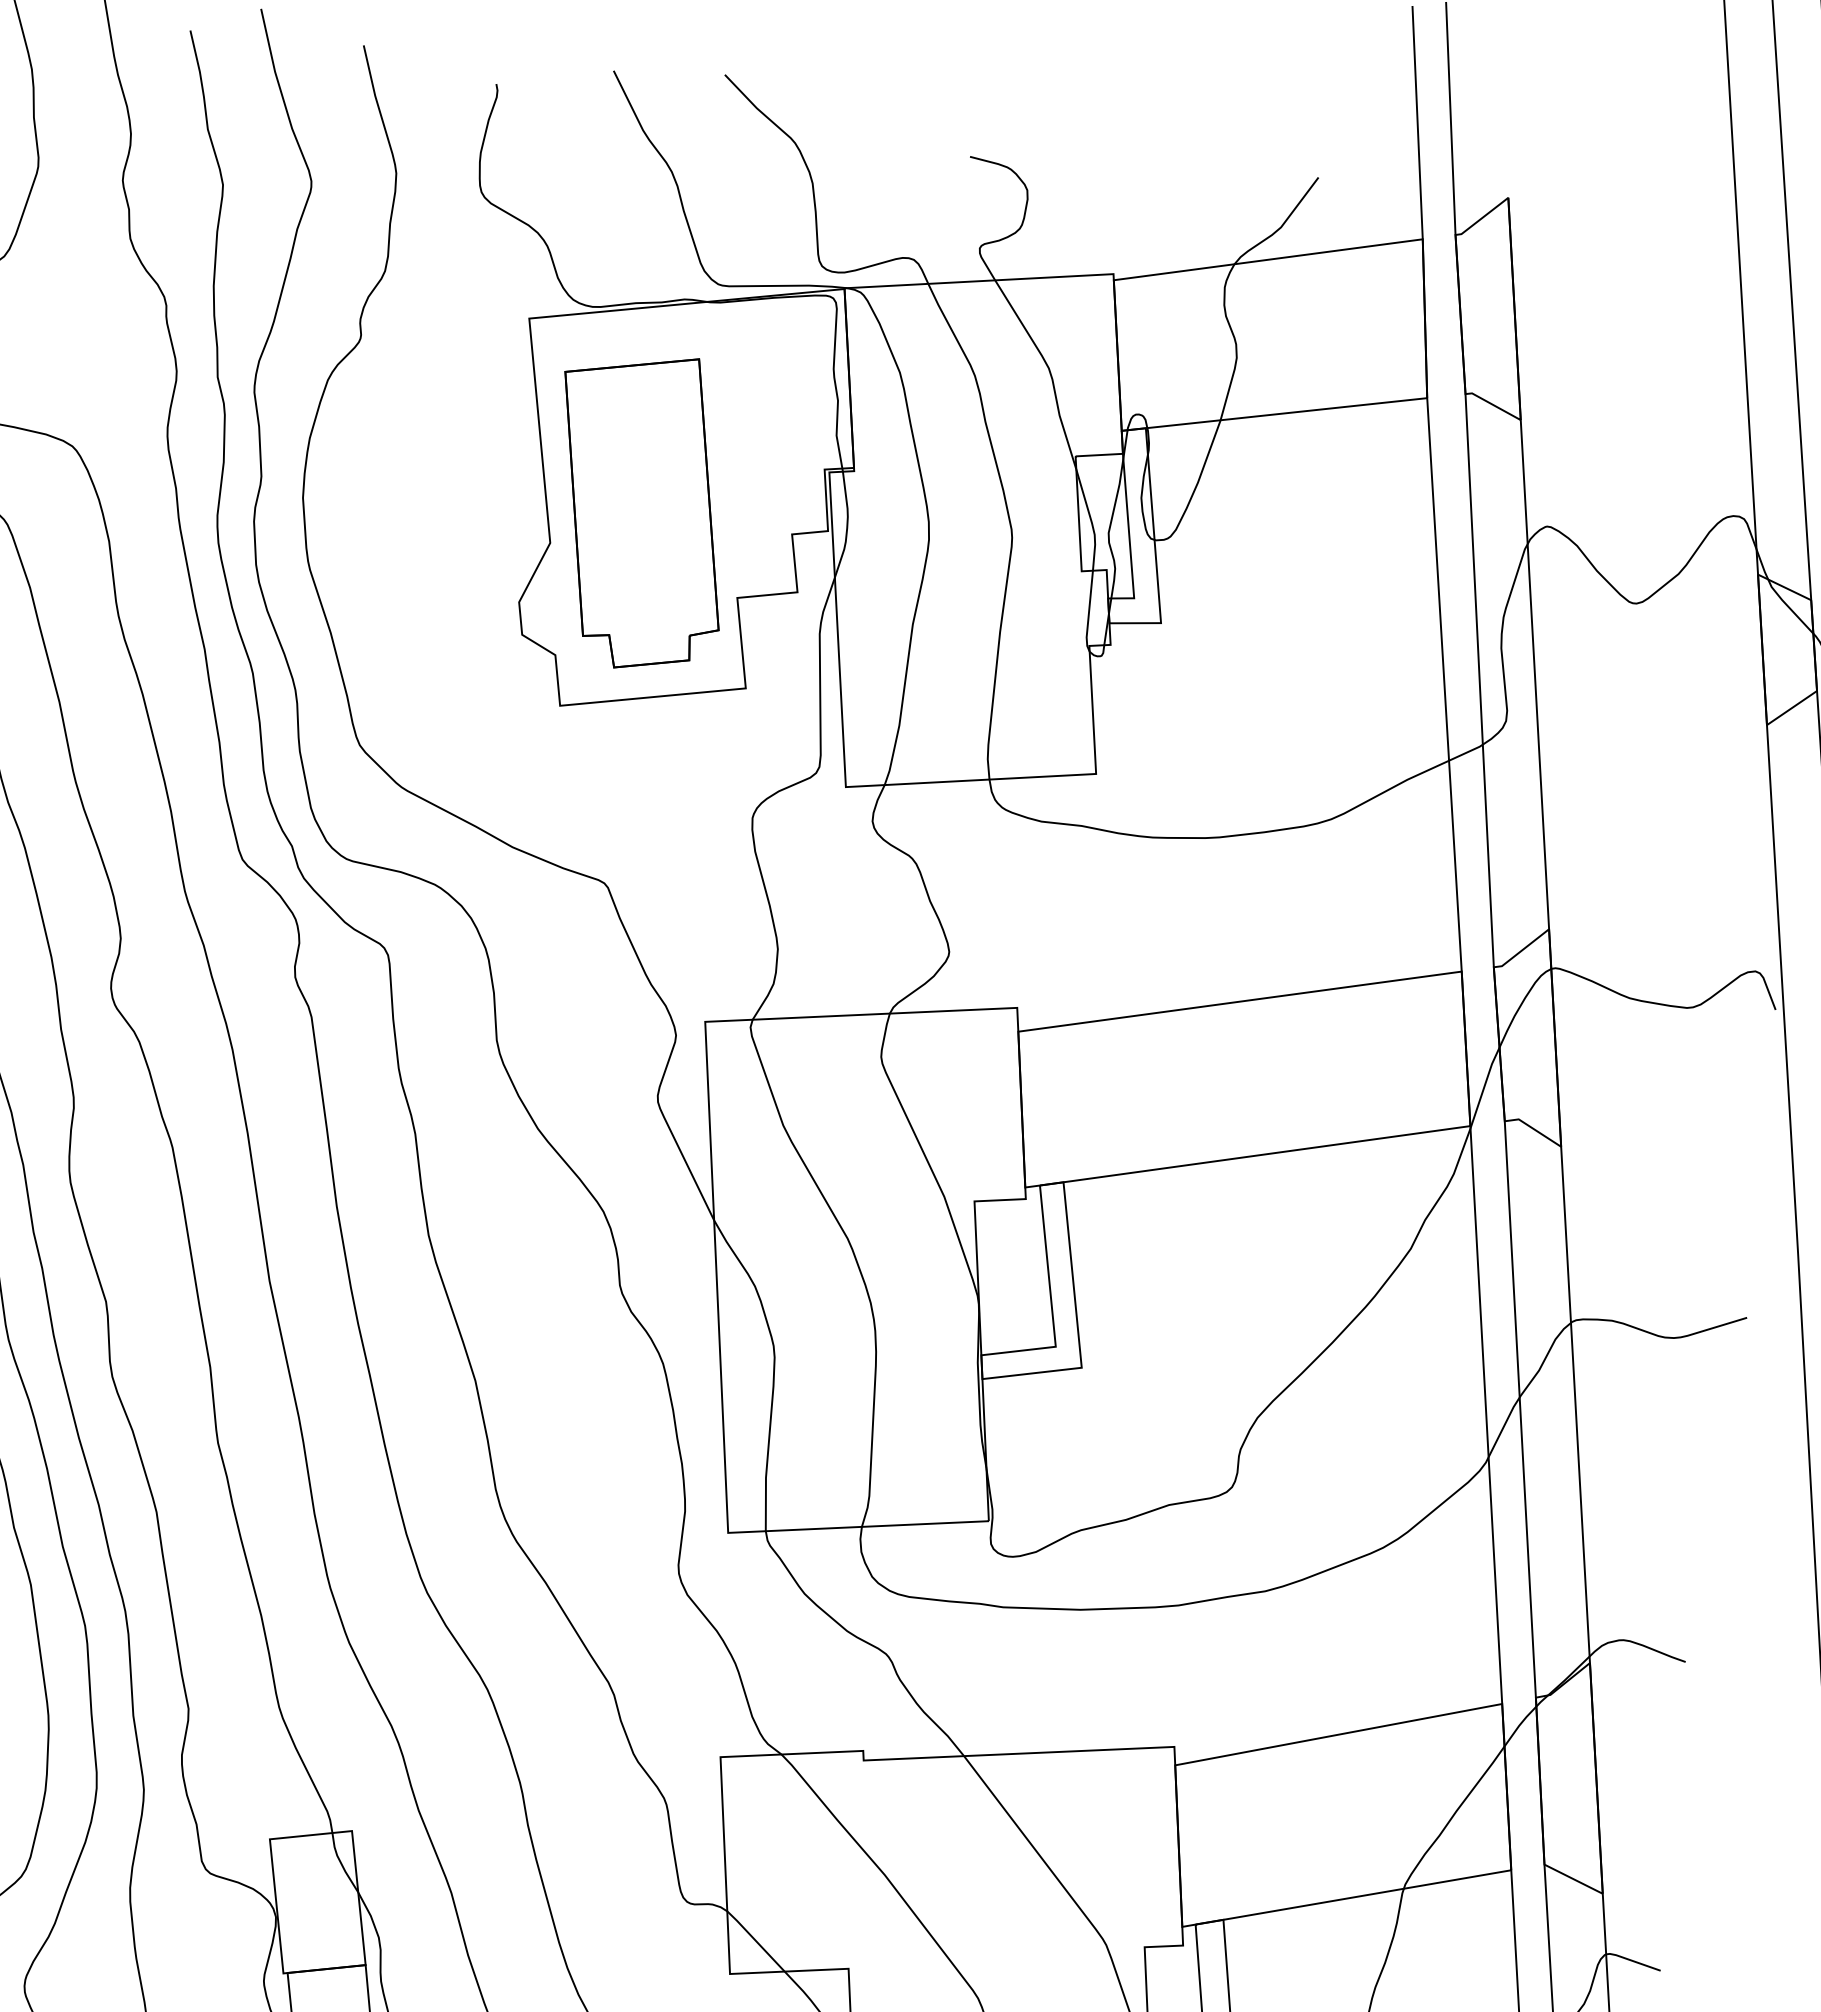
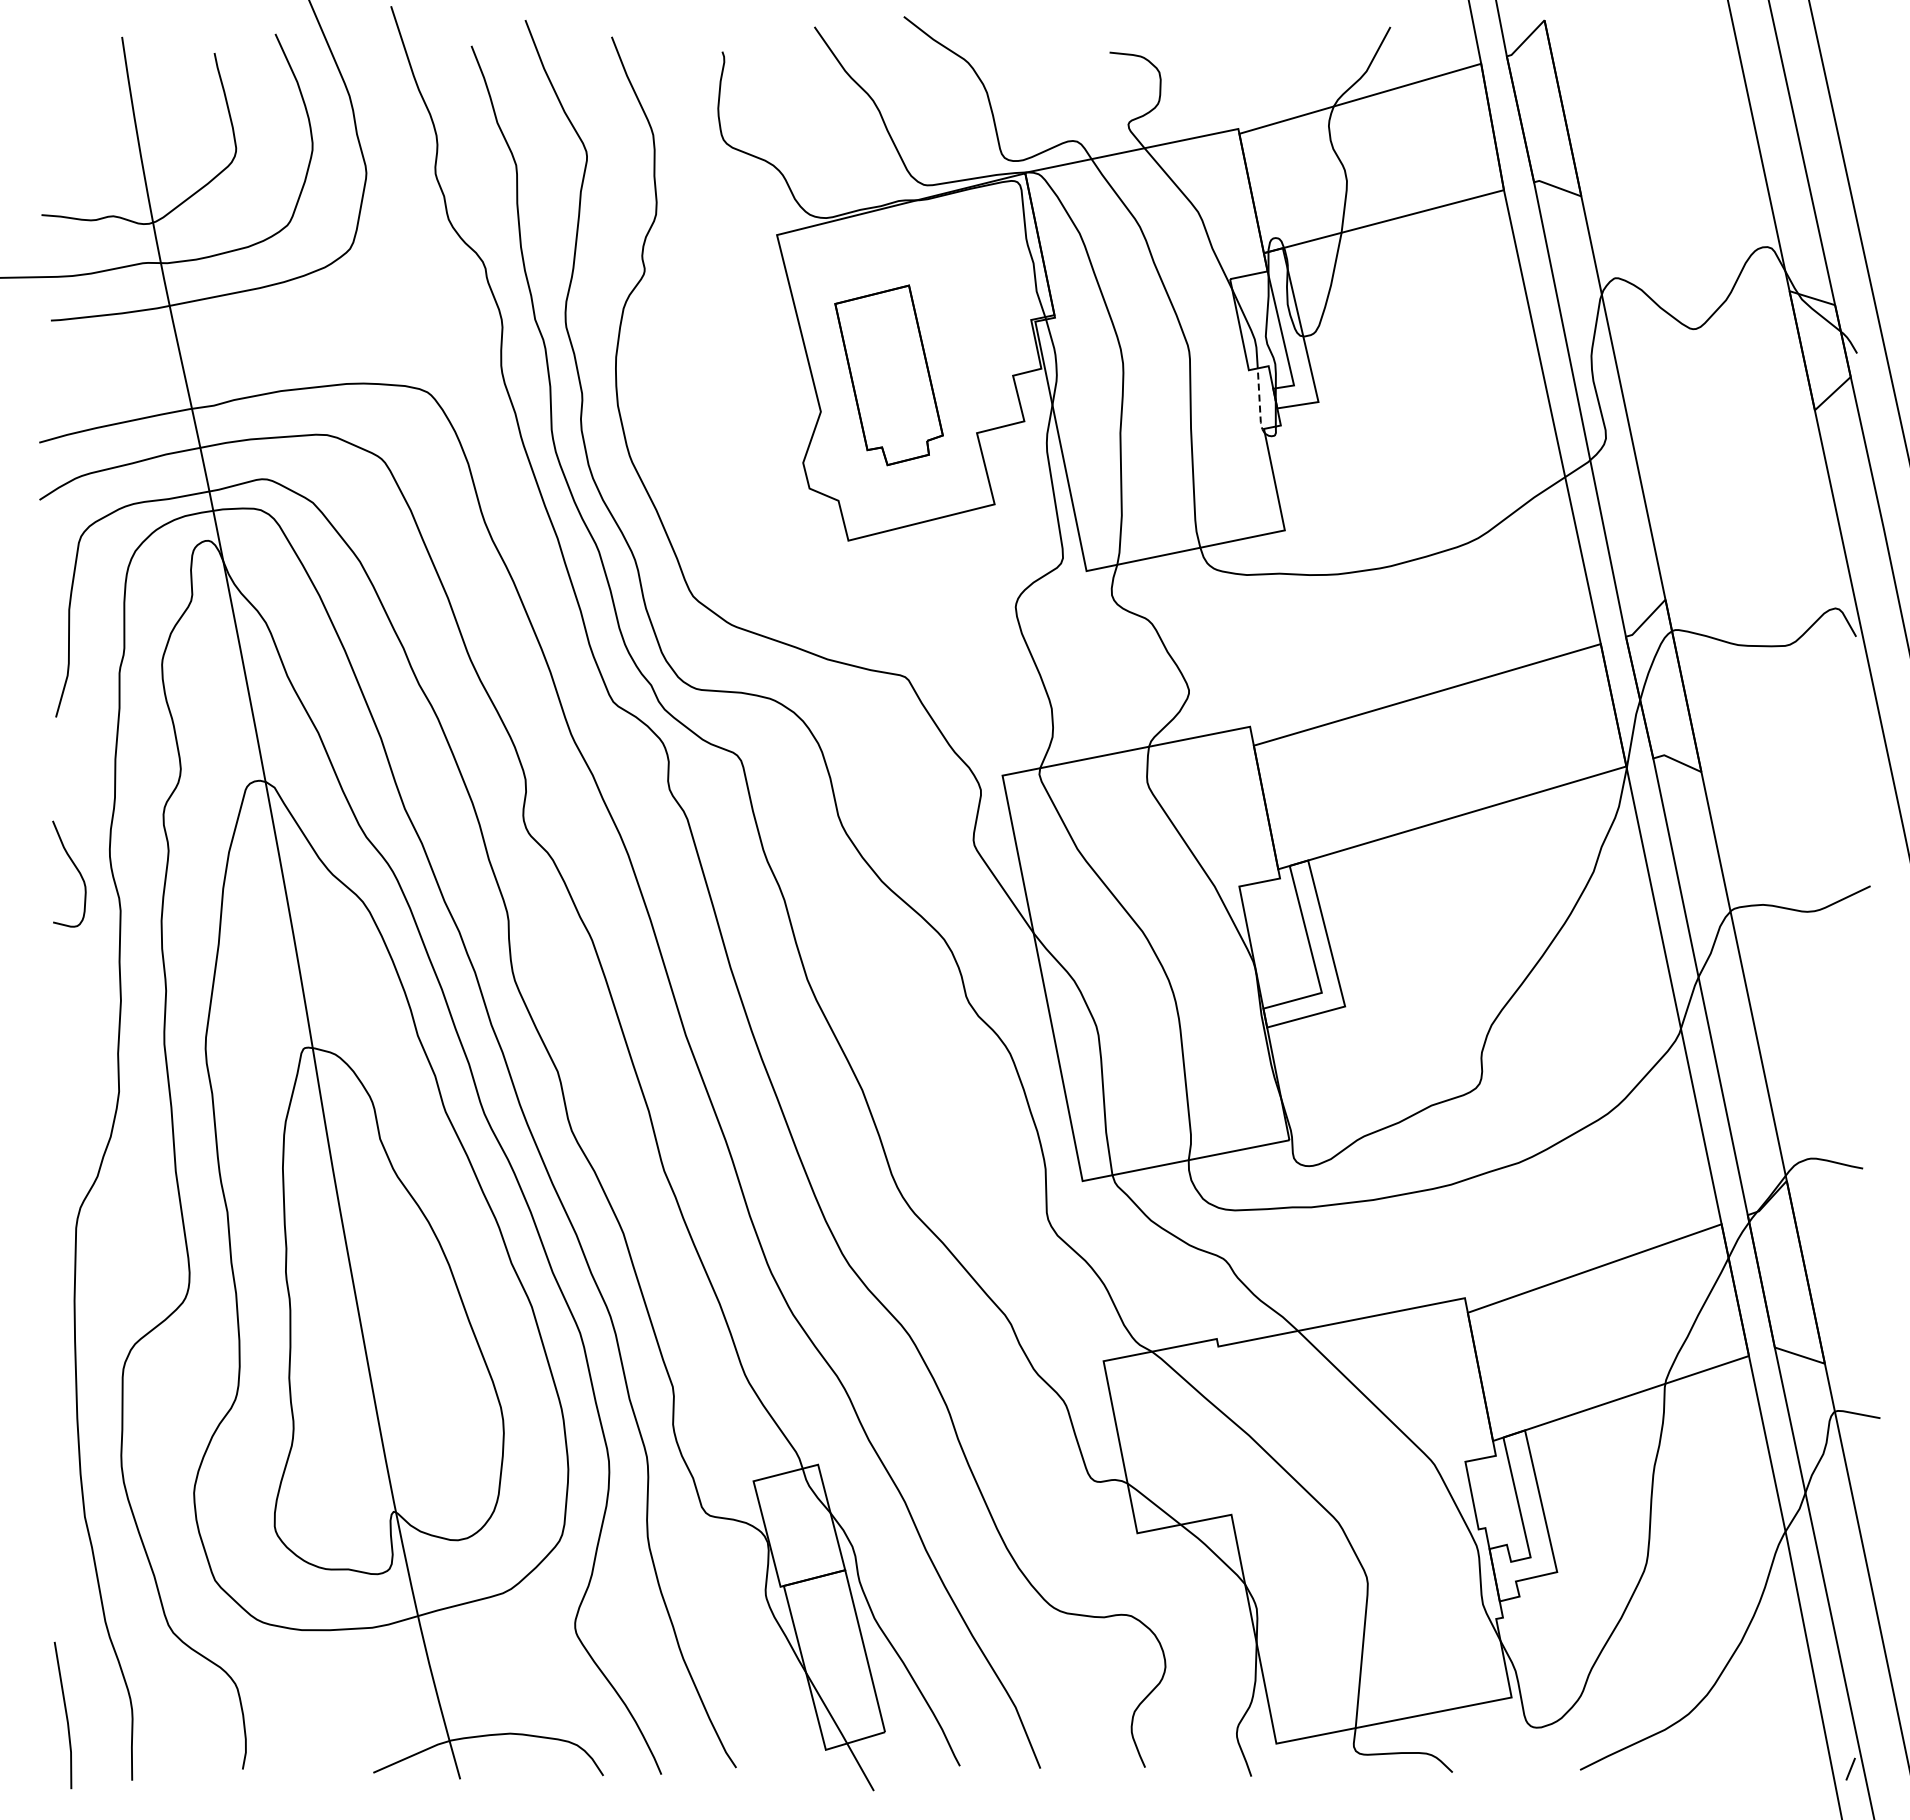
part: (639, 511) -> (888, 375), size x0.7
line: (1088, 612) -> (1259, 402), solid -> dashed

